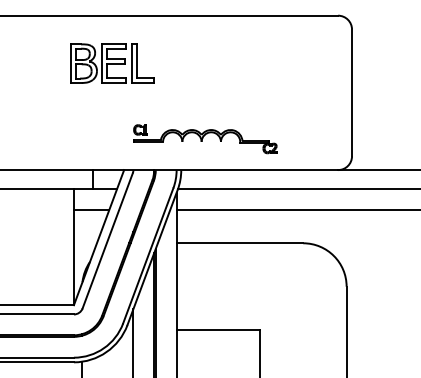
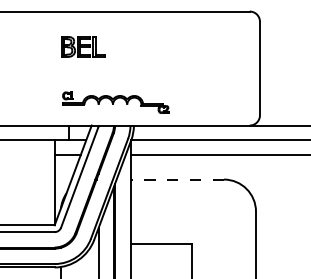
part: (111, 63) -> (82, 46), size x0.7
part: (205, 138) -> (115, 102), moved
line: (240, 243) -> (177, 179), solid -> dashed

